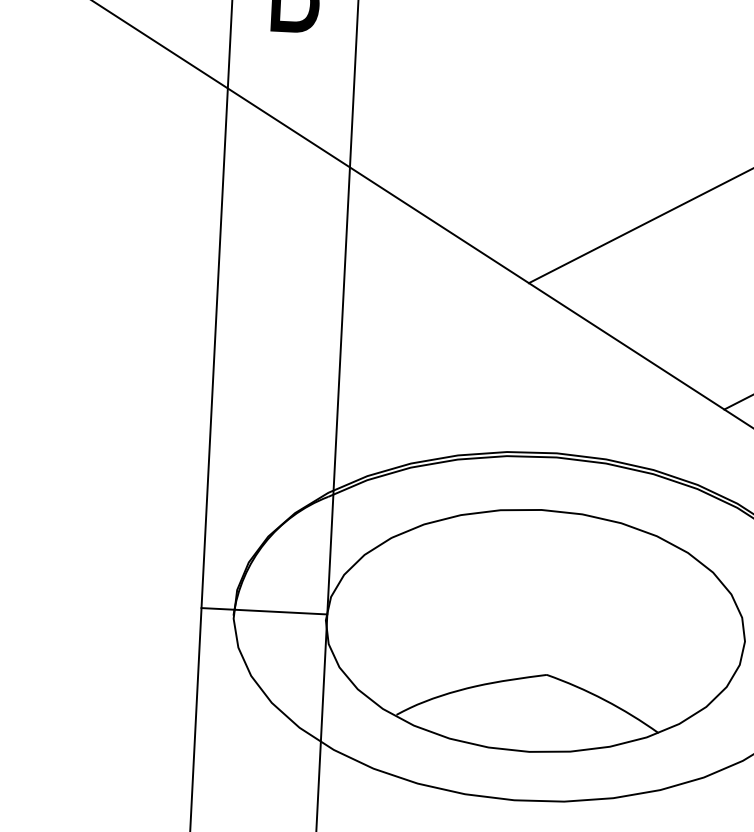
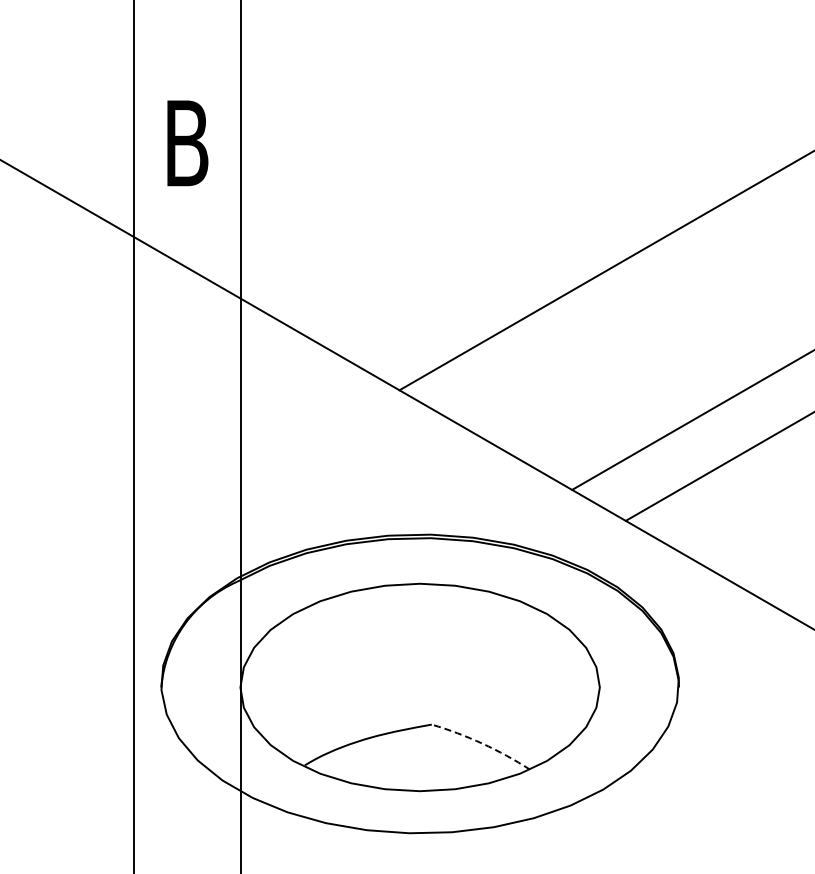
line: (264, 611) -> (187, 682), removed
arc: (604, 699) -> (482, 743), solid -> dashed

